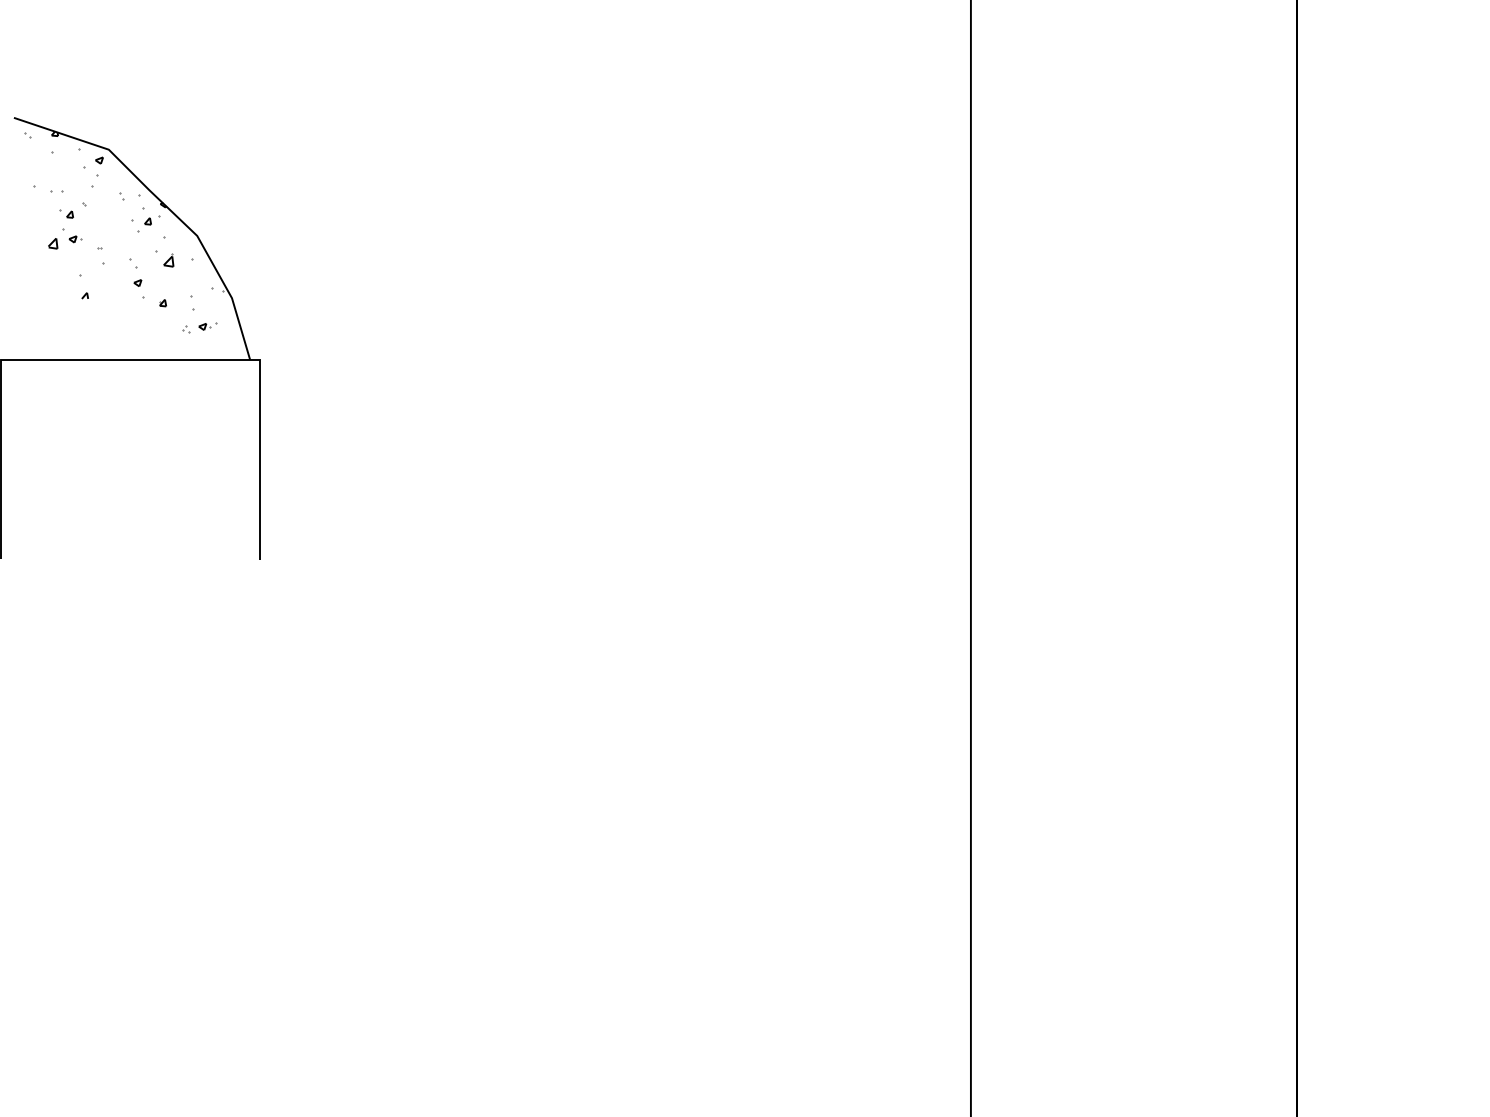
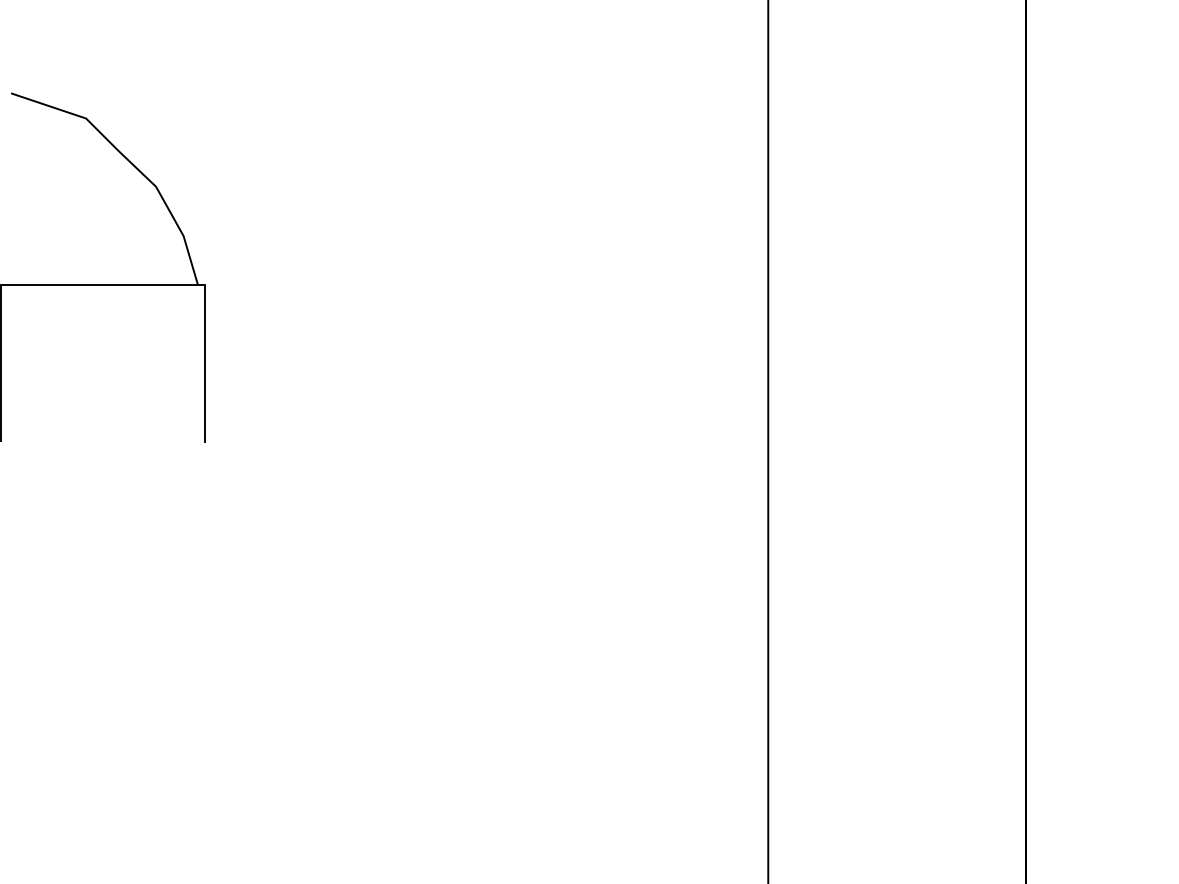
hatch: (123, 231) -> (97, 183), removed

